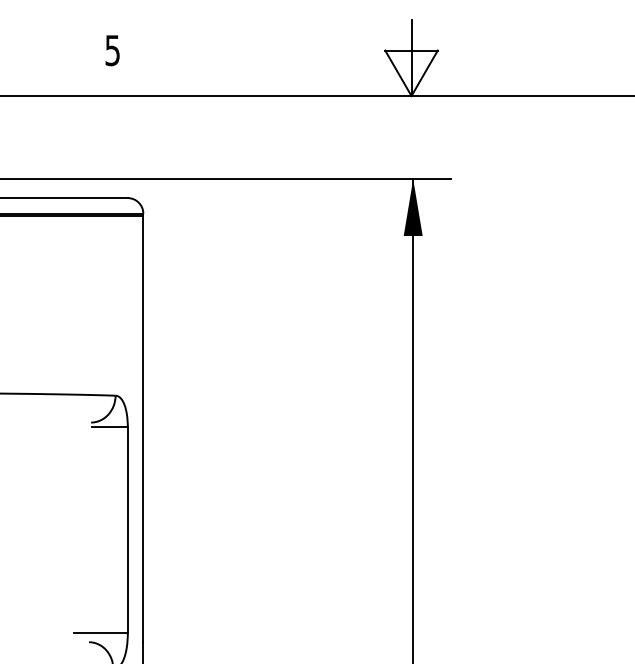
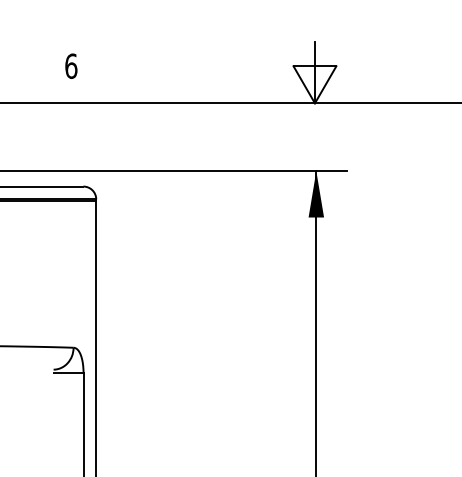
text: (112, 50) -> (71, 66), 5 -> 6

